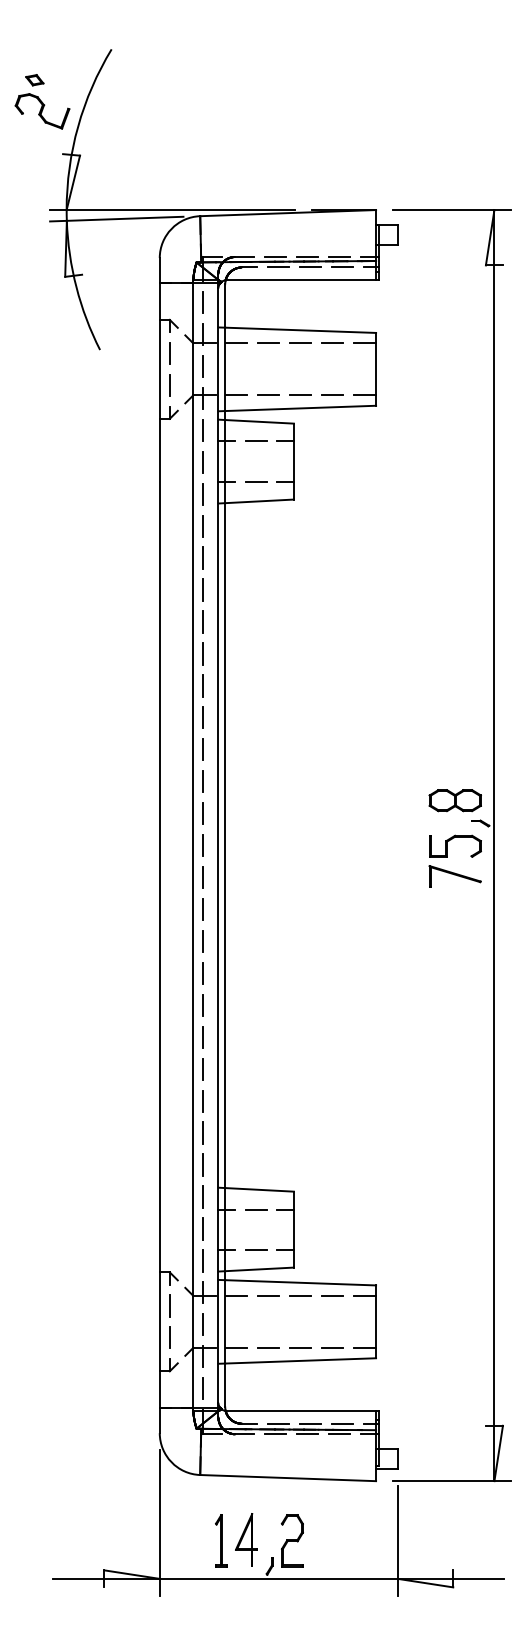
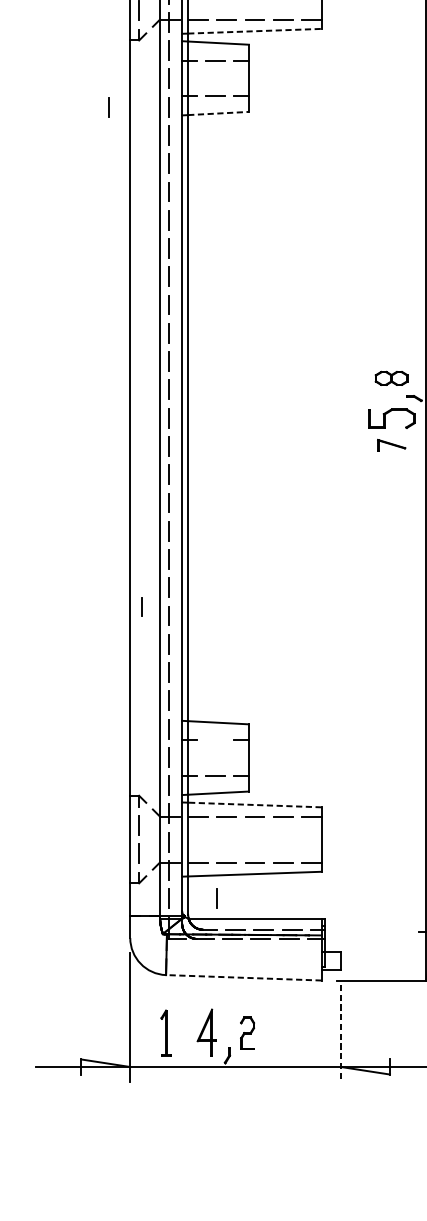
line: (300, 408) -> (254, 31), solid -> dashed
line: (134, 494) -> (107, 107), added
line: (260, 501) -> (219, 113), solid -> dashed
part: (454, 800) -> (391, 378), size x0.7
part: (454, 876) -> (391, 445), size x0.6
line: (172, 1058) -> (141, 606), added
line: (256, 1209) -> (215, 740), removed
line: (300, 1282) -> (254, 804), solid -> dashed
line: (256, 1388) -> (215, 898), added
line: (288, 1478) -> (244, 978), solid -> dashed
part: (221, 1540) -> (166, 1033), moved
part: (291, 1540) -> (246, 1033), size x0.7
line: (397, 1540) -> (340, 1033), solid -> dashed

